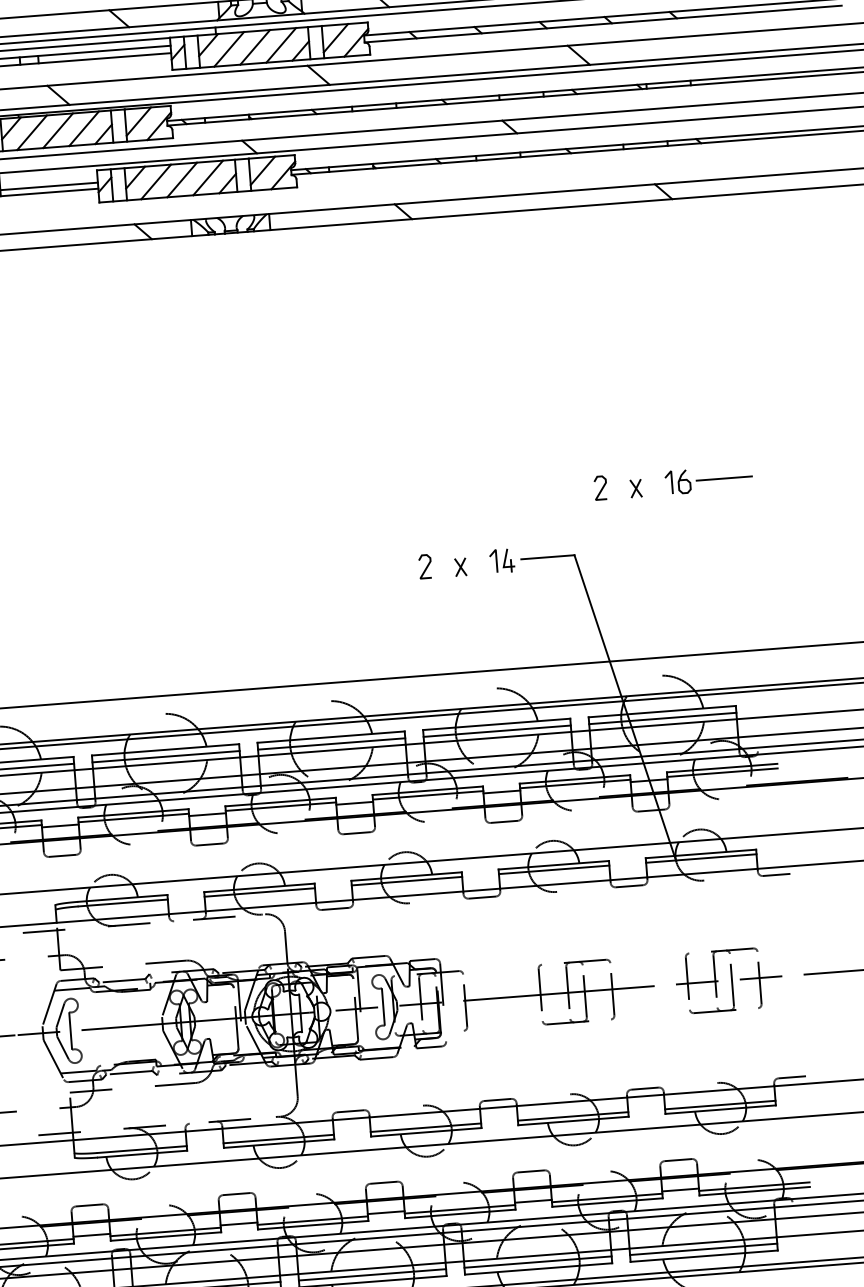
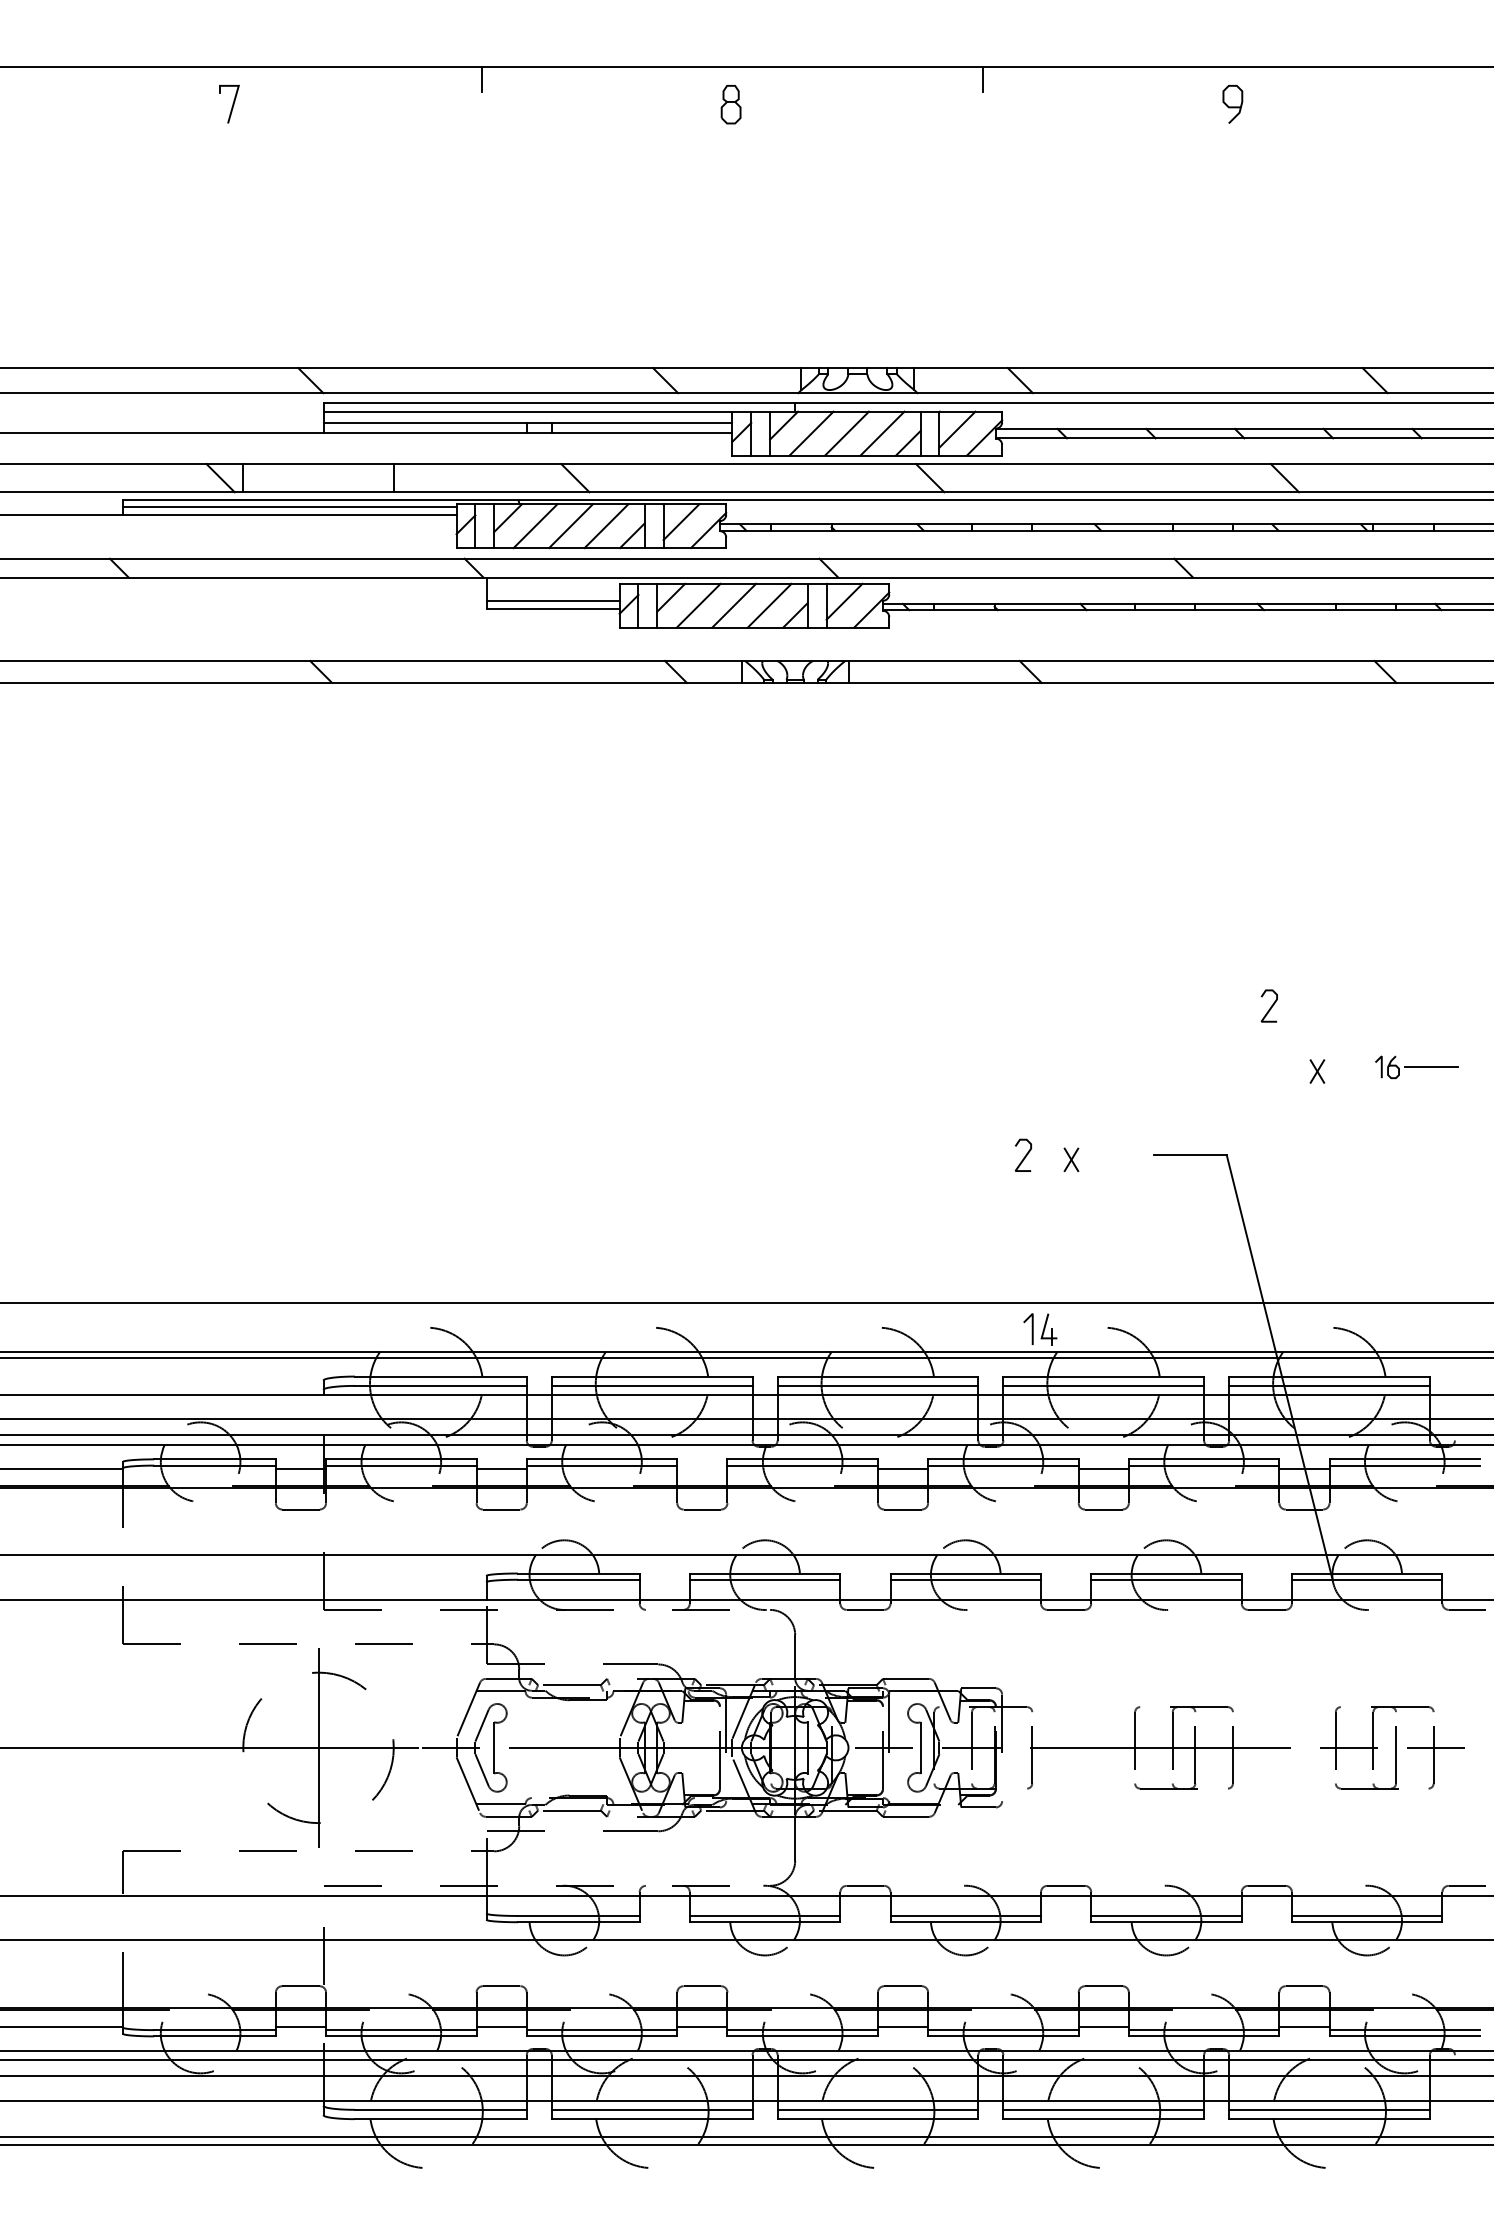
part: (708, 480) -> (1416, 1067), size x0.7
curve: (601, 488) -> (1270, 1006), moved
part: (502, 560) -> (1040, 1329), moved
line: (207, 814) -> (702, 1468), removed

